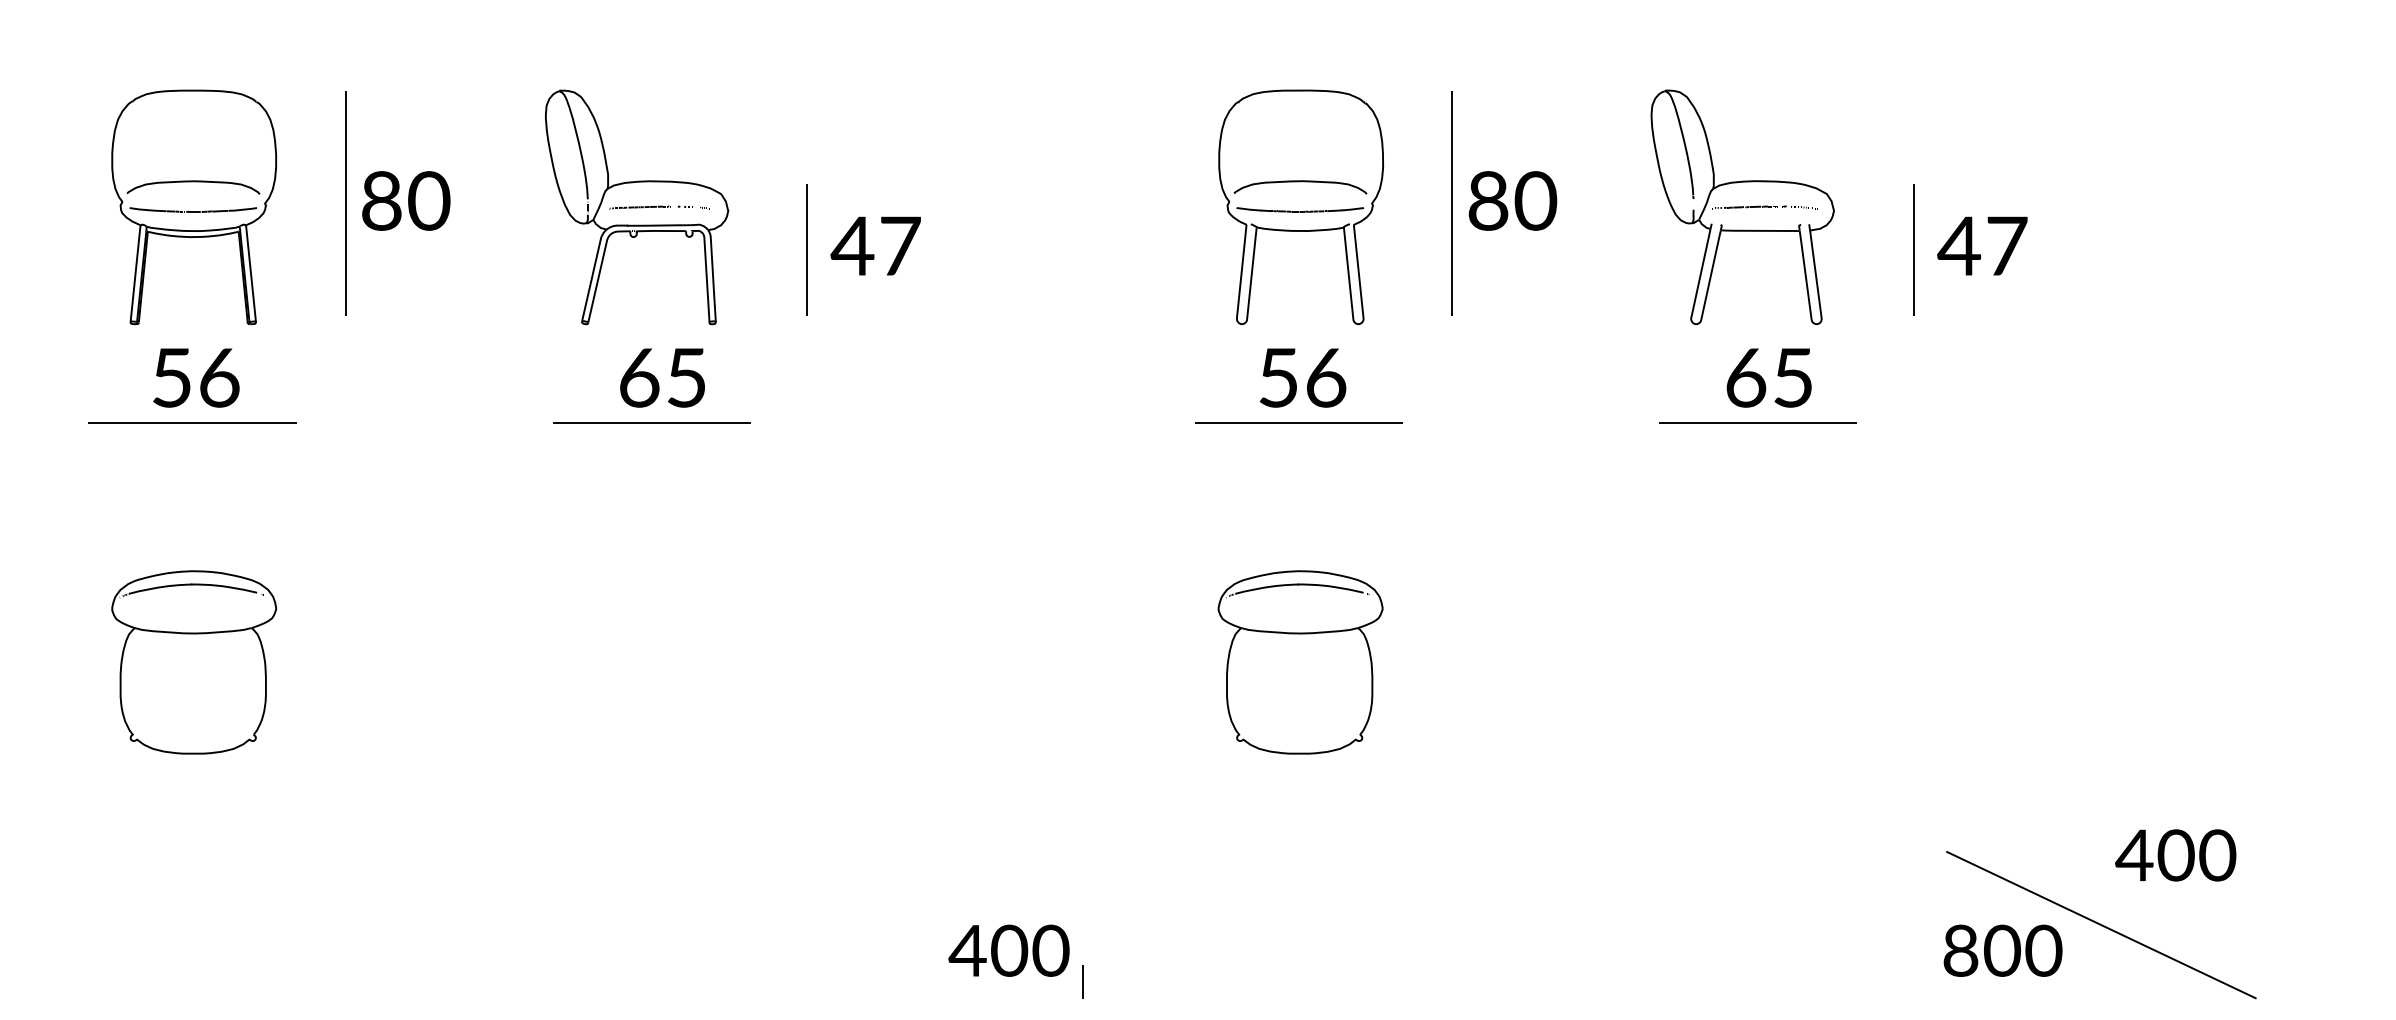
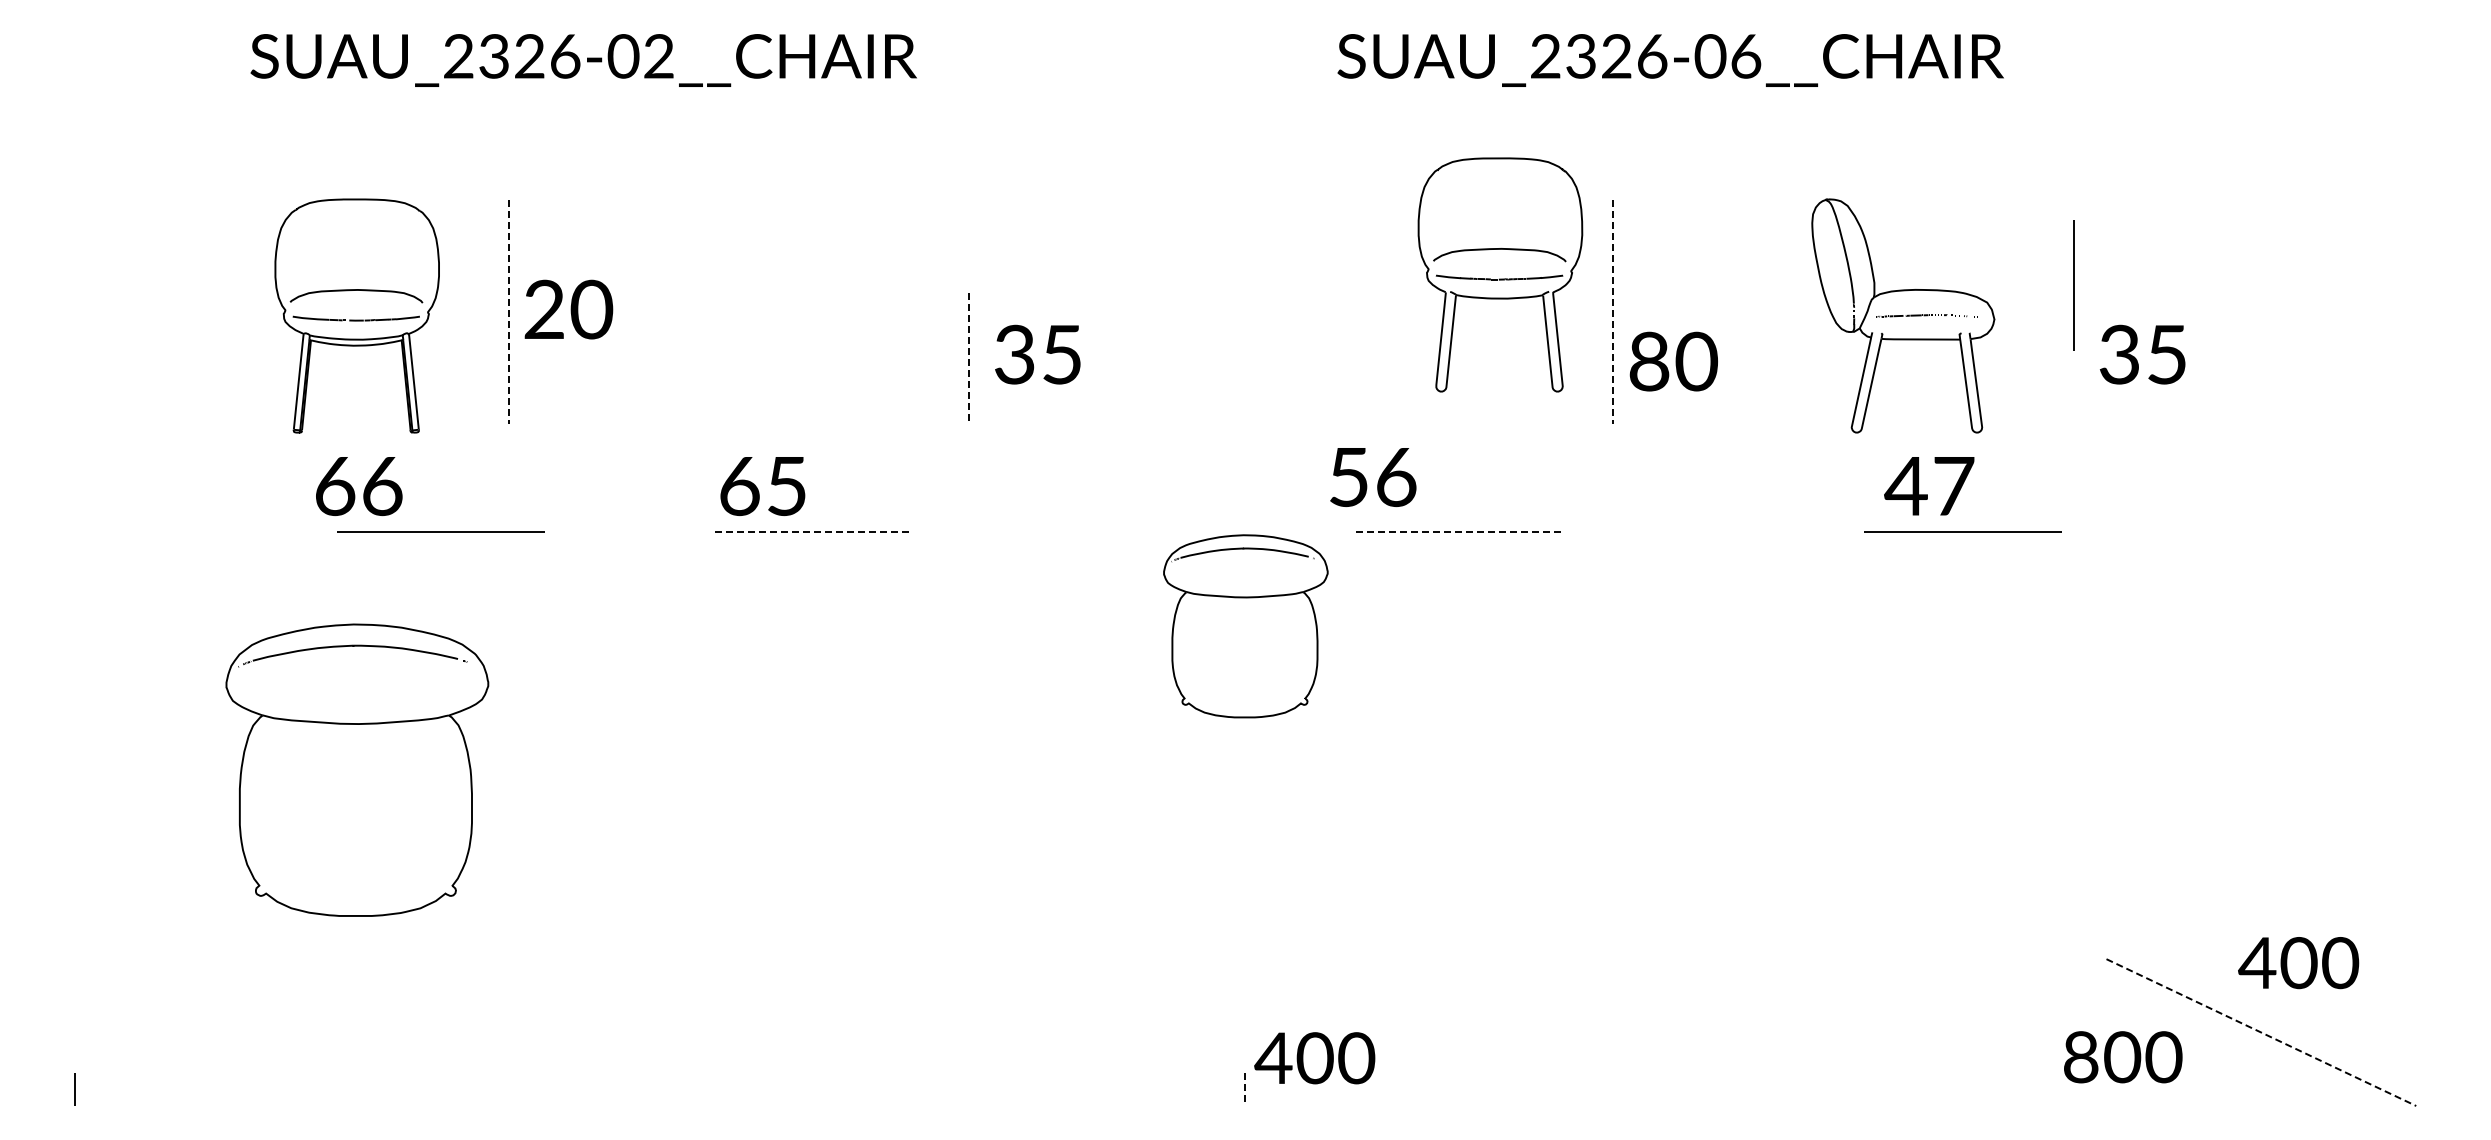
text: (381, 200) -> (544, 309), 80 -> 20
text: (1512, 200) -> (1673, 361), moved
line: (345, 203) -> (508, 312), solid -> dashed
line: (1452, 203) -> (1613, 312), solid -> dashed
part: (637, 206) -> (799, 315), removed
part: (1301, 206) -> (1500, 274), moved
text: (875, 245) -> (1037, 354), 47 -> 35
text: (1982, 245) -> (2142, 354), 47 -> 35
line: (807, 249) -> (969, 358), solid -> dashed
line: (1913, 249) -> (2073, 285), moved
text: (172, 378) -> (335, 486), 56 -> 66
text: (662, 378) -> (762, 486), moved
text: (1303, 378) -> (1373, 477), moved
text: (1768, 378) -> (1929, 486), 65 -> 47
line: (192, 423) -> (440, 531), moved
line: (651, 423) -> (813, 531), solid -> dashed
line: (1299, 423) -> (1460, 531), solid -> dashed
line: (1757, 423) -> (1962, 531), moved
part: (193, 662) -> (356, 770), size x1.6
part: (1300, 662) -> (1245, 626), moved
text: (2175, 855) -> (2298, 963), moved
line: (2101, 925) -> (2261, 1032), solid -> dashed
text: (1008, 951) -> (1314, 1058), moved
text: (2003, 951) -> (2123, 1057), moved
line: (1082, 982) -> (1244, 1089), solid -> dashed

